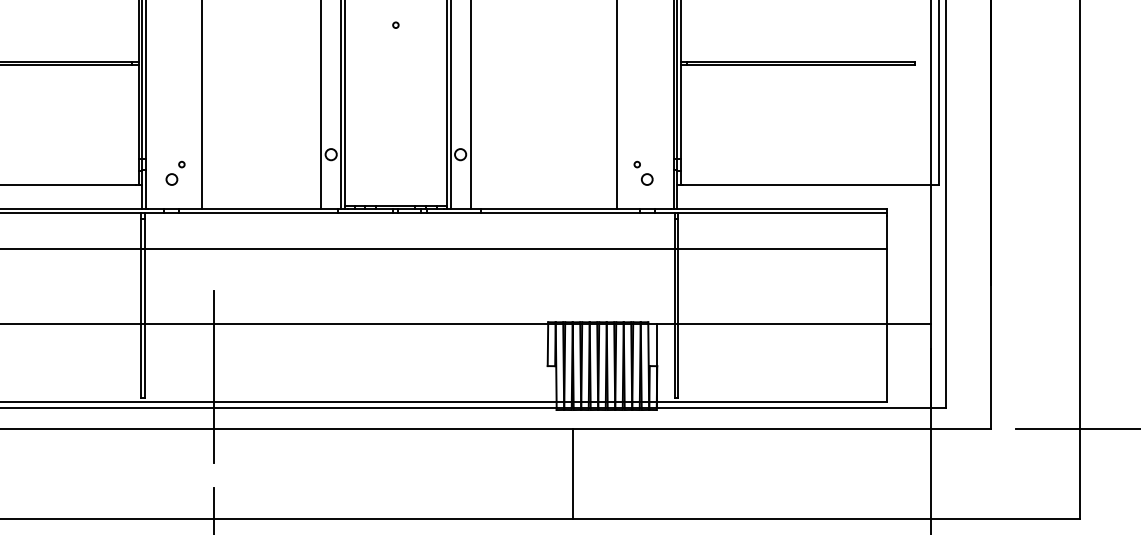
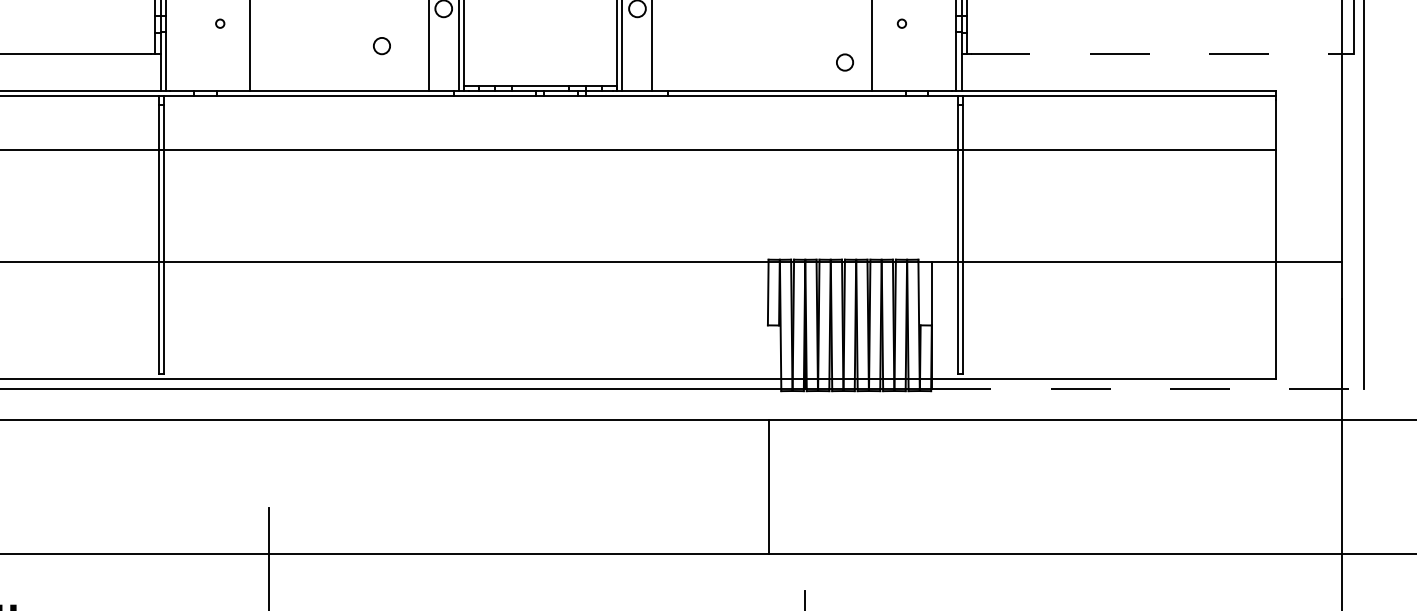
circle: (171, 179) -> (381, 46), moved
circle: (646, 179) -> (843, 62), moved
line: (811, 184) -> (1162, 53), solid -> dashed
line: (214, 376) -> (269, 340), removed
line: (802, 408) -> (1149, 388), solid -> dashed
line: (572, 473) -> (769, 486), moved

